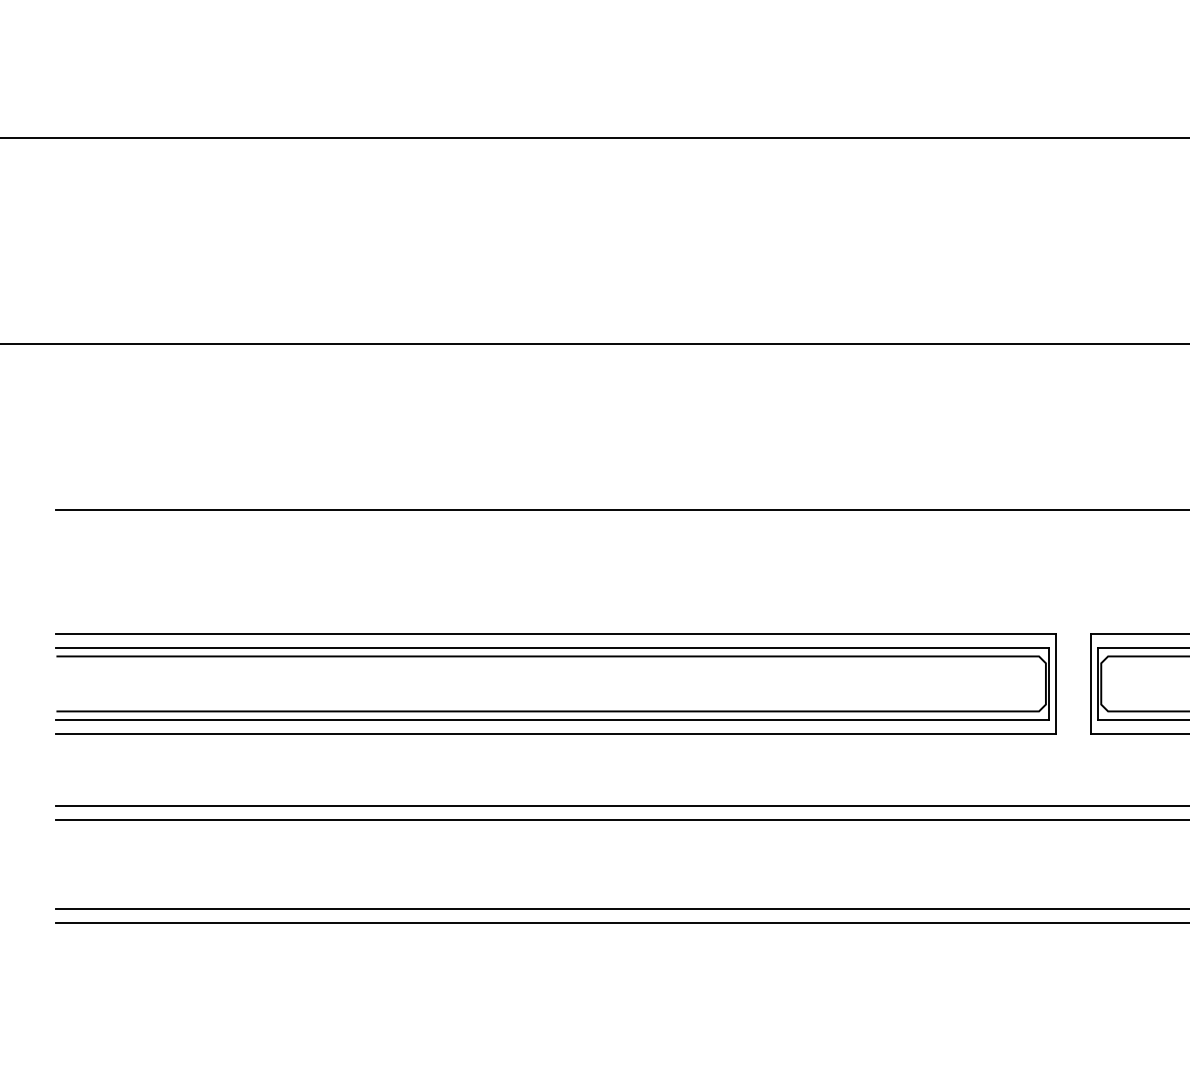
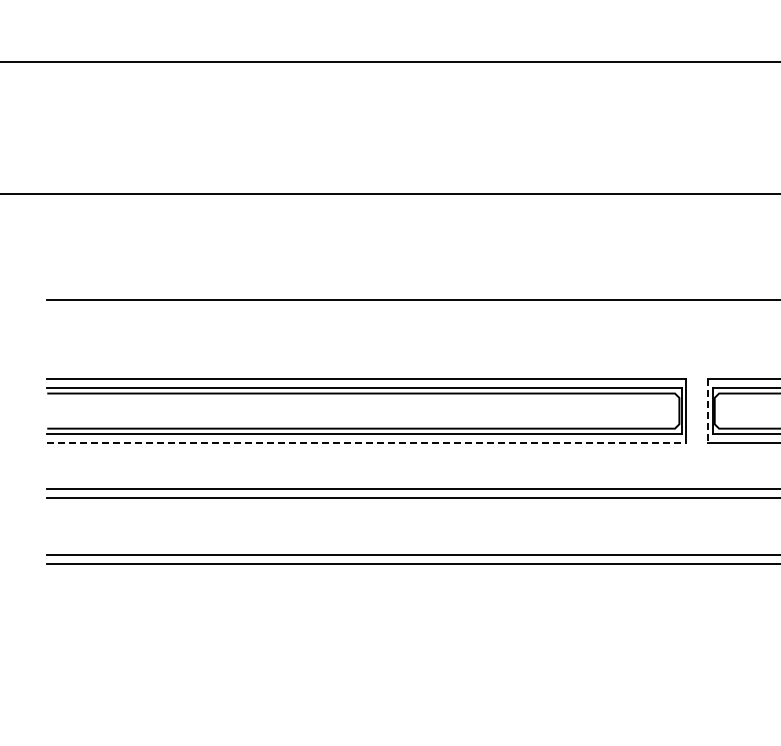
line: (1091, 684) -> (708, 411), solid -> dashed
line: (557, 733) -> (367, 442), solid -> dashed

